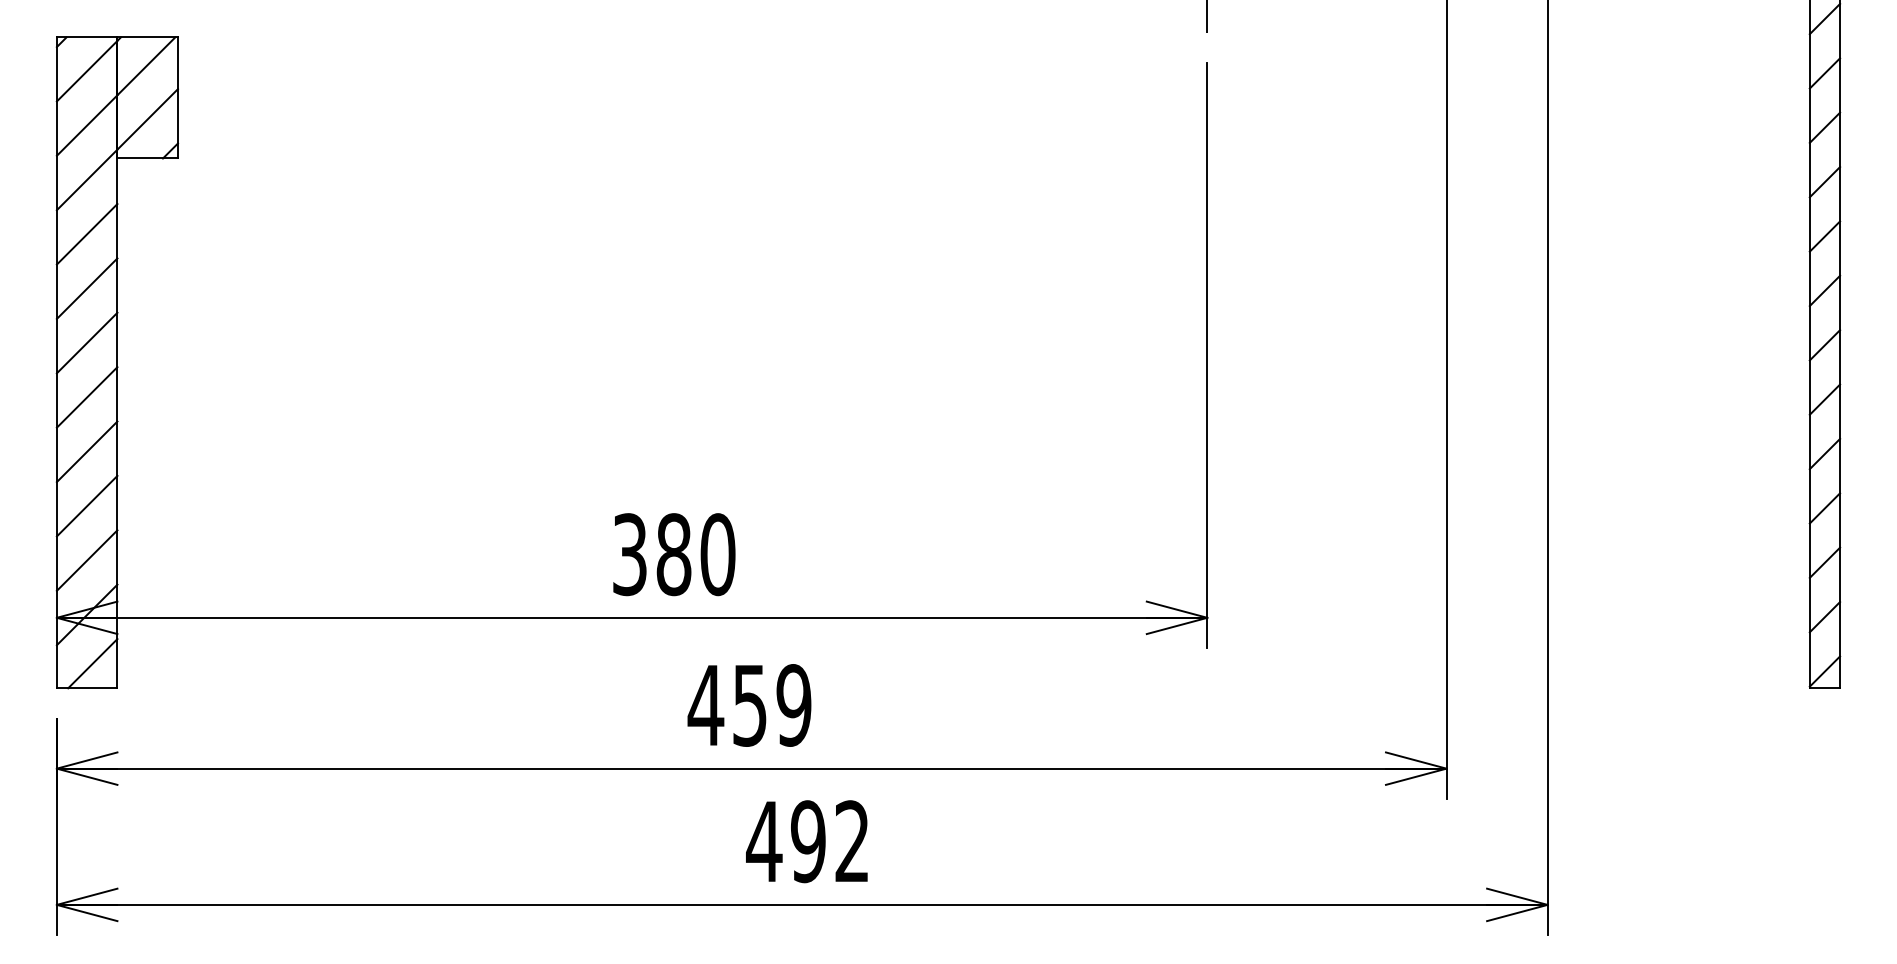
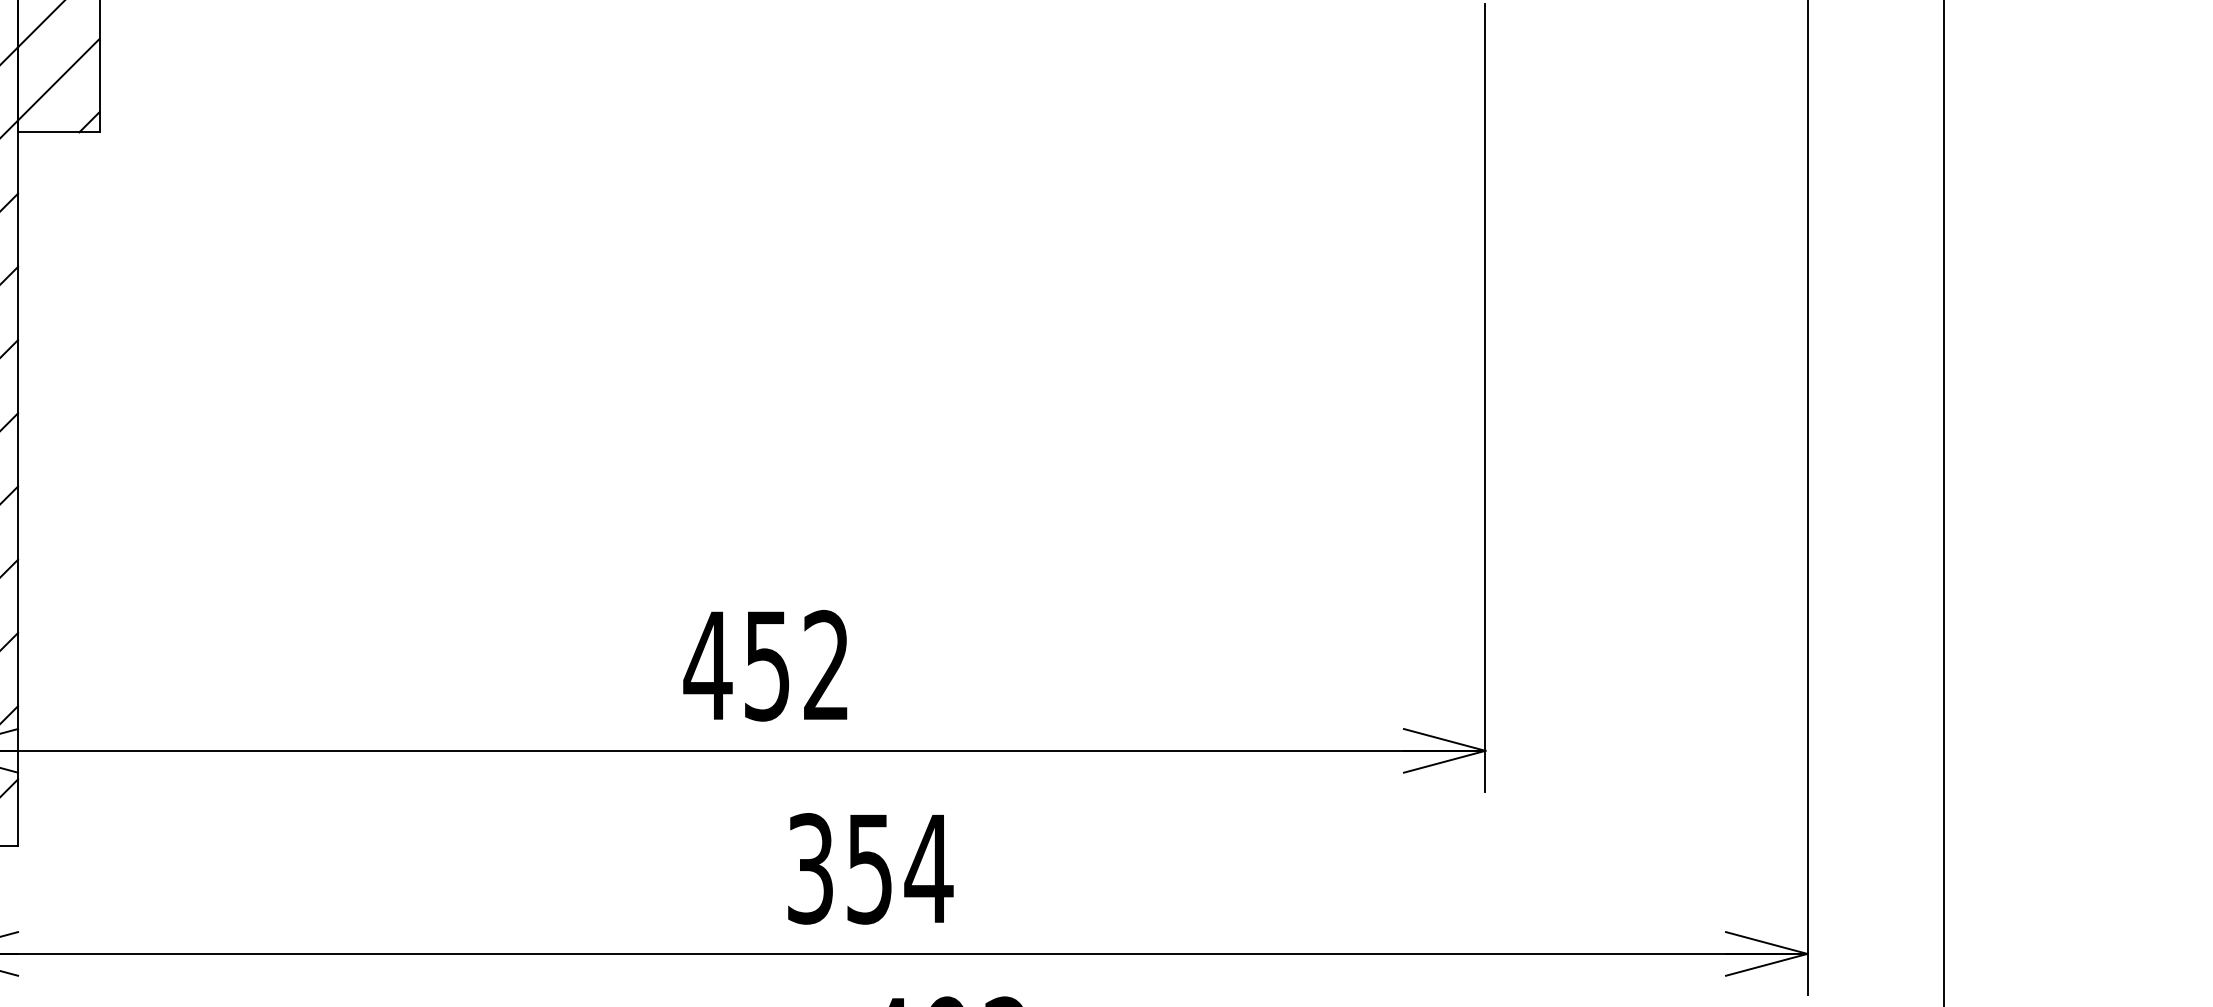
text: (673, 554) -> (766, 665), 380 -> 452
text: (749, 705) -> (869, 868), 459 -> 354

